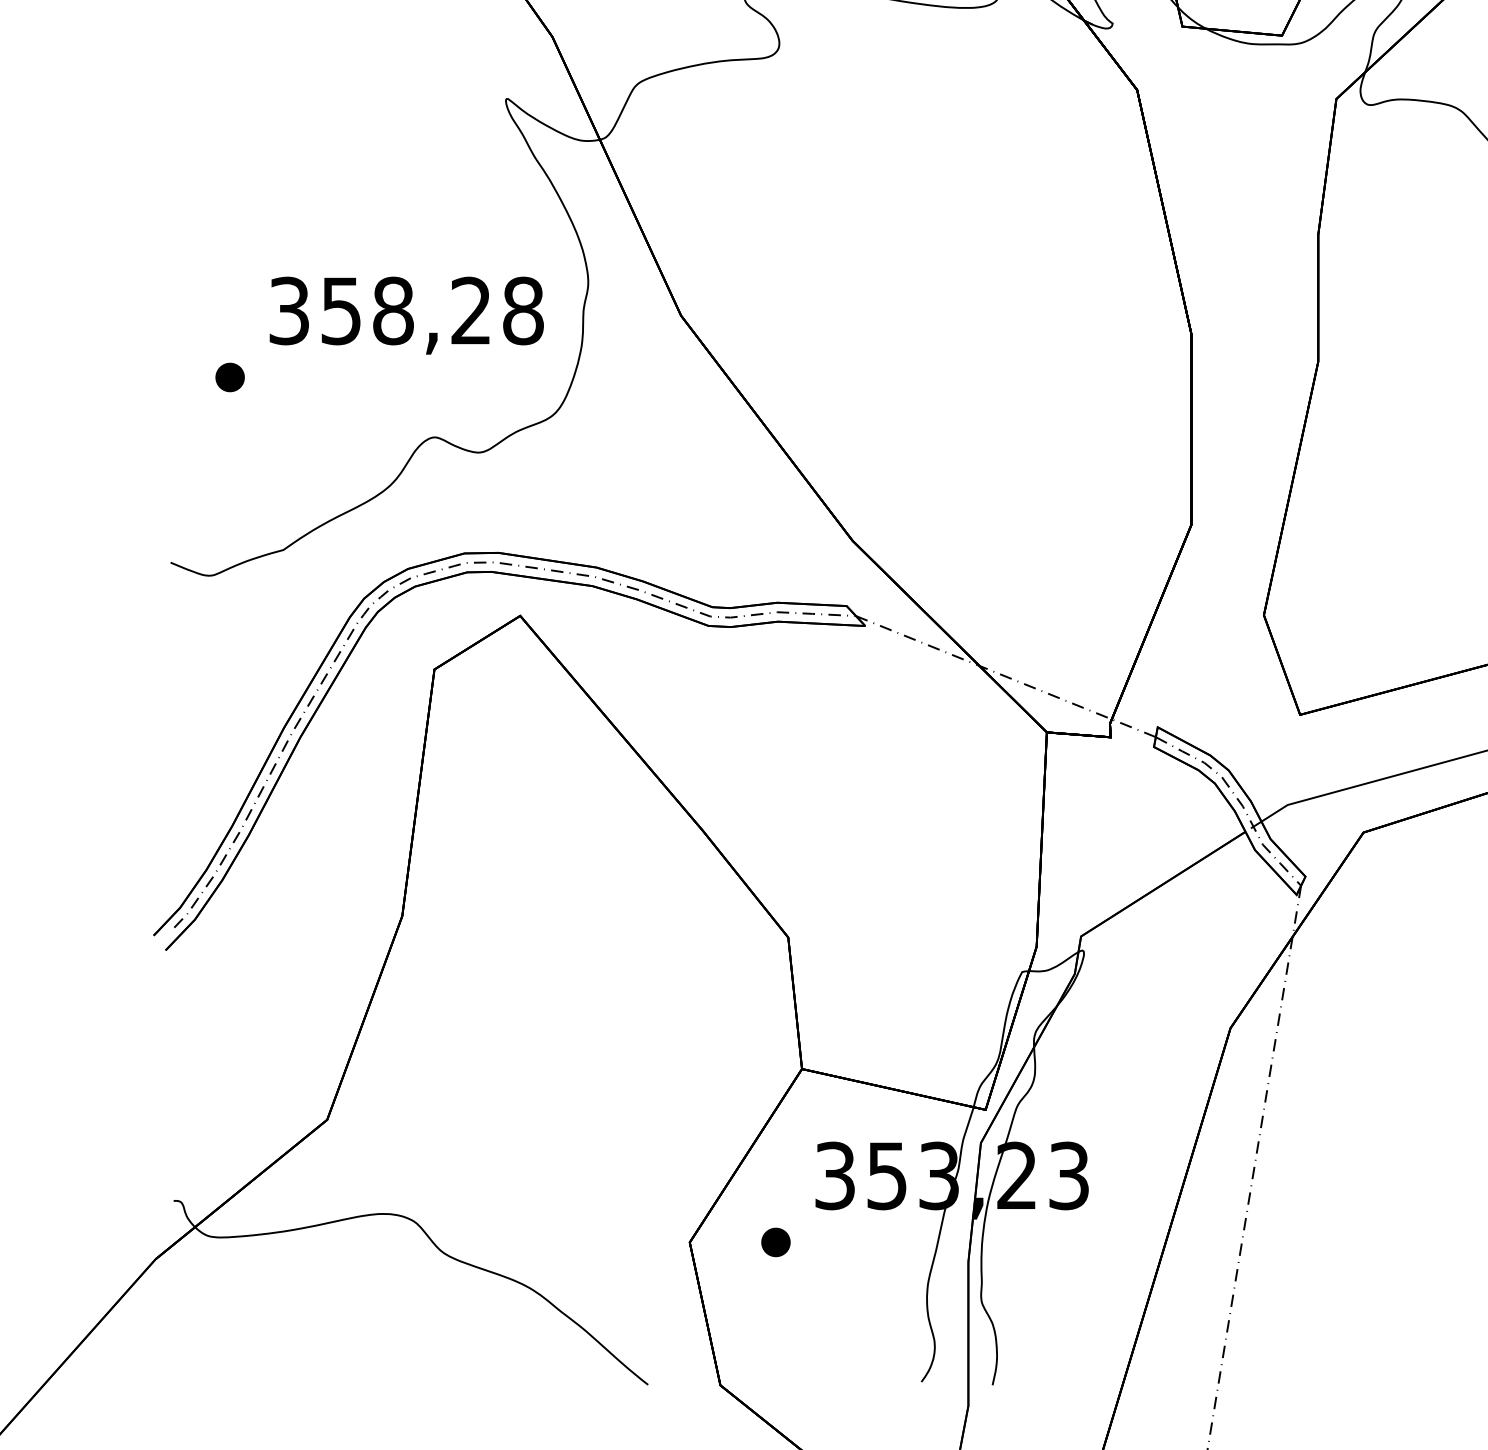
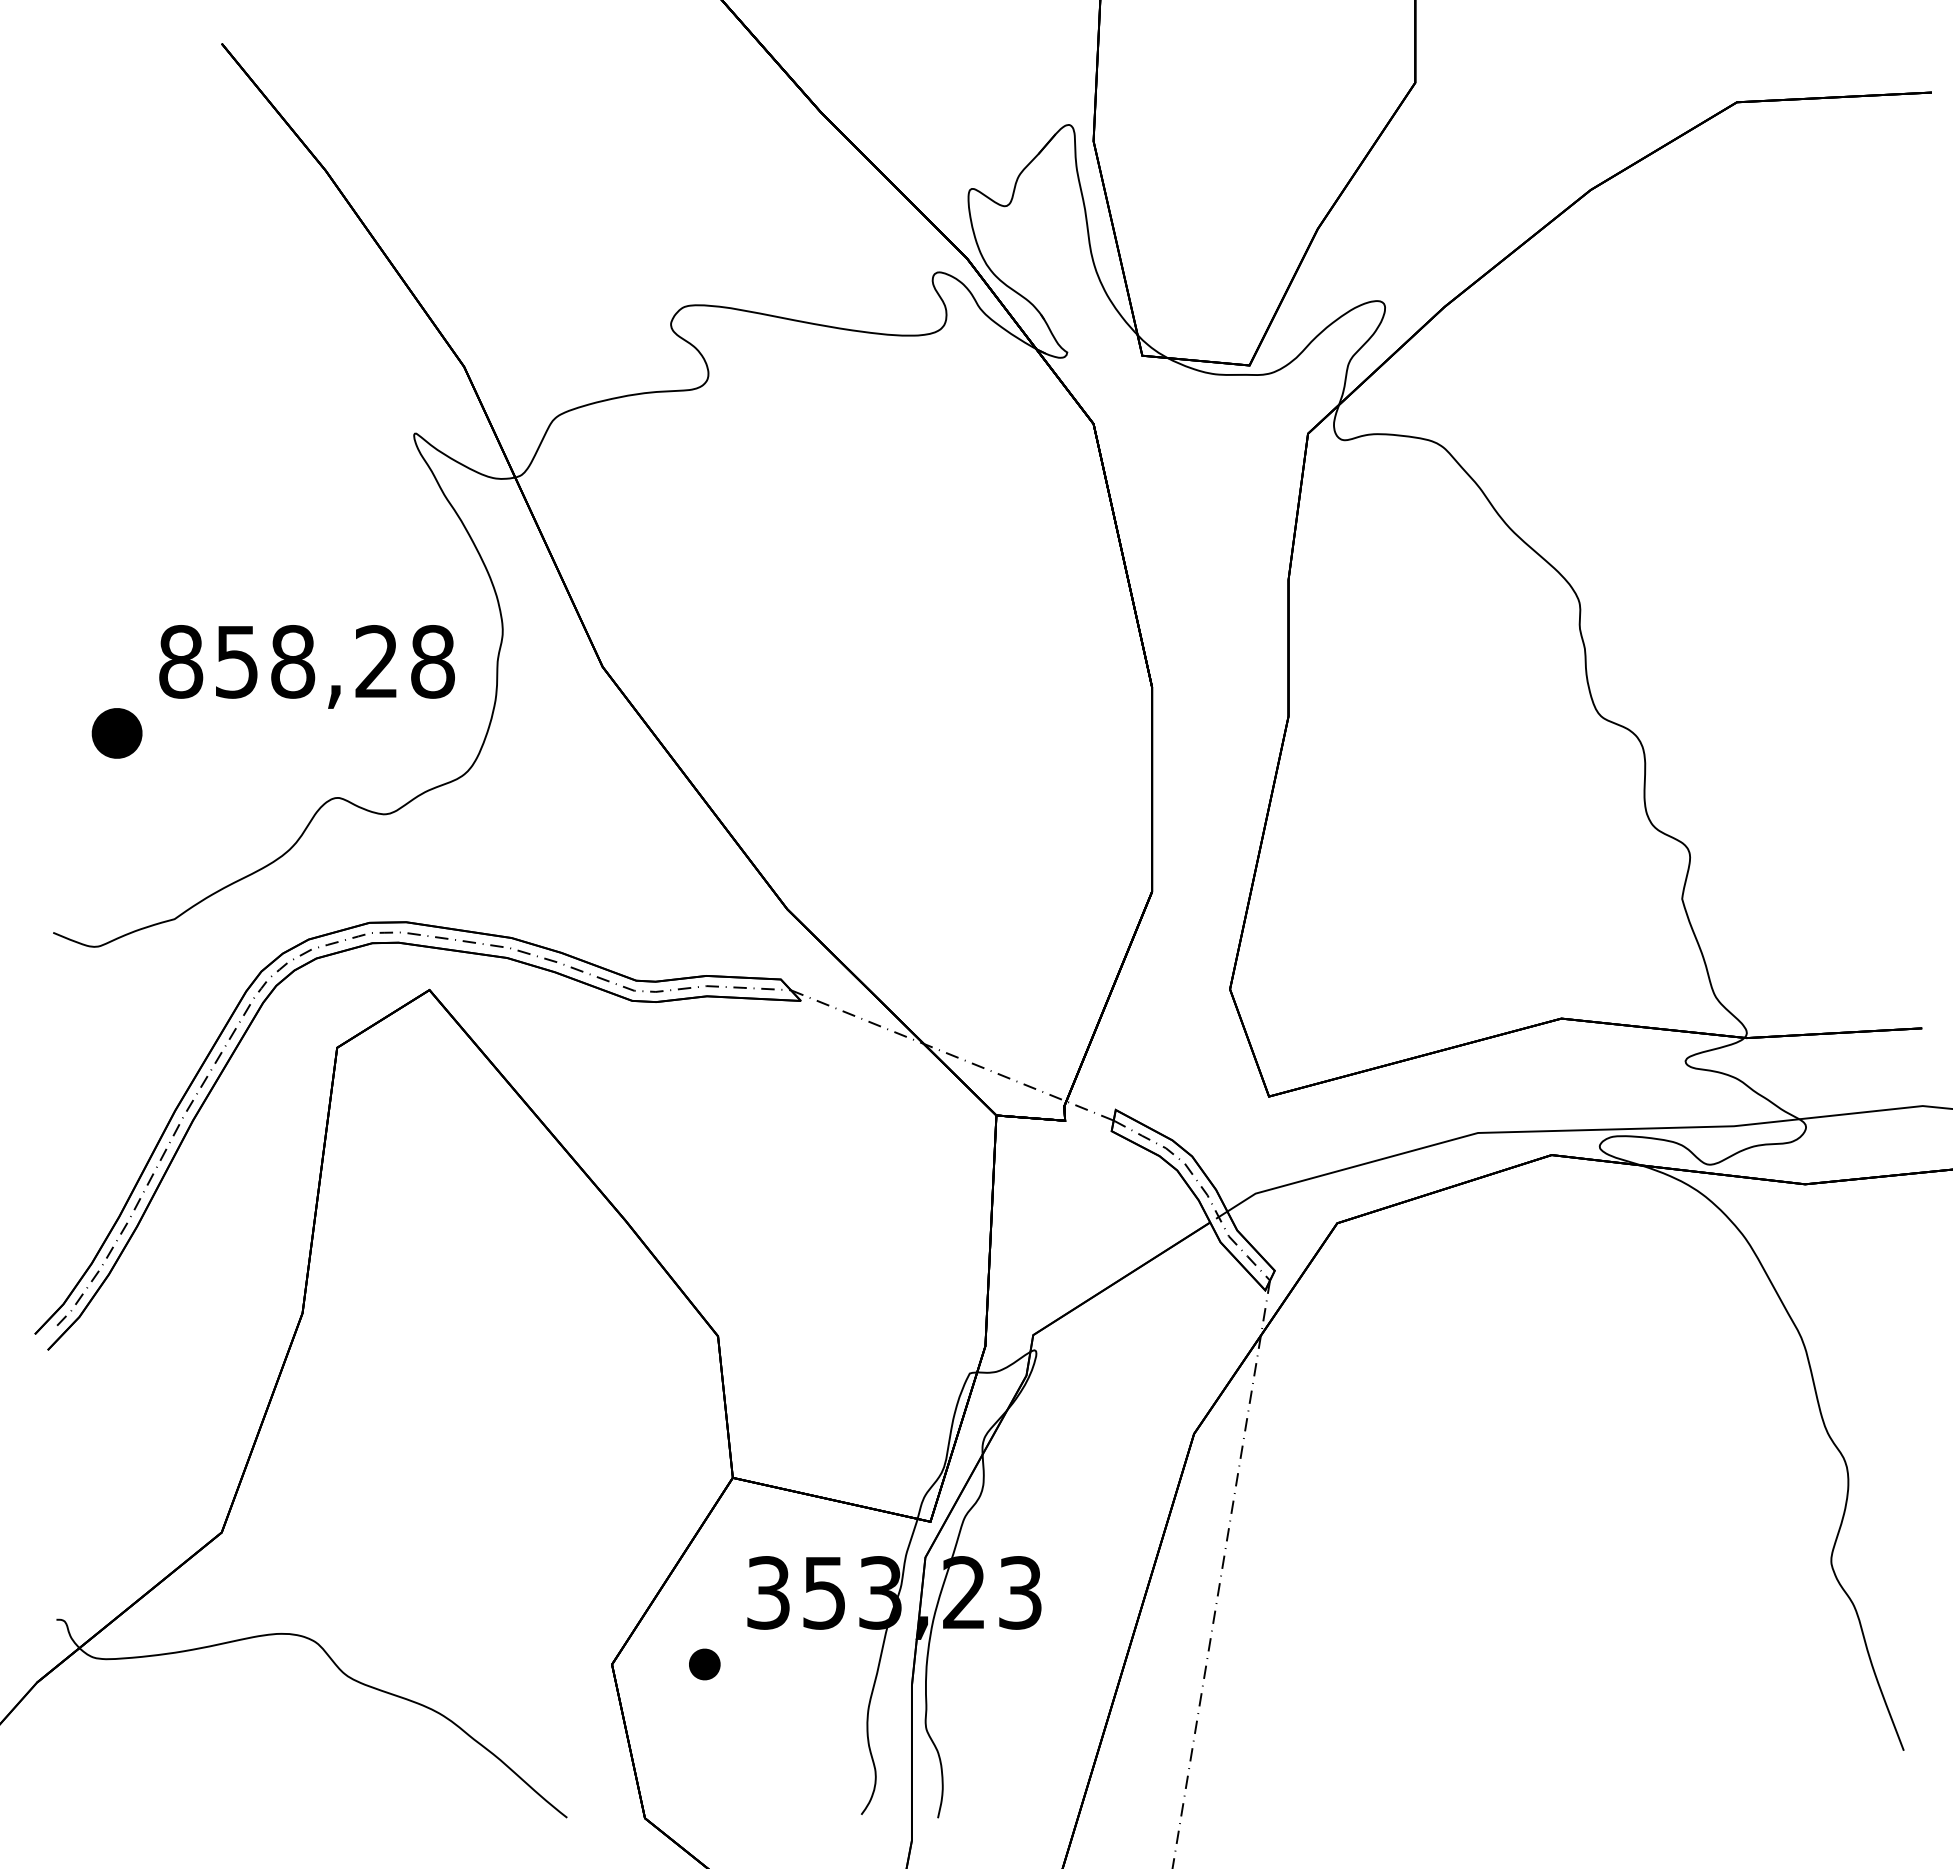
text: (289, 310) -> (181, 661), 358,28 -> 858,28
part: (230, 377) -> (117, 733), size x1.6

